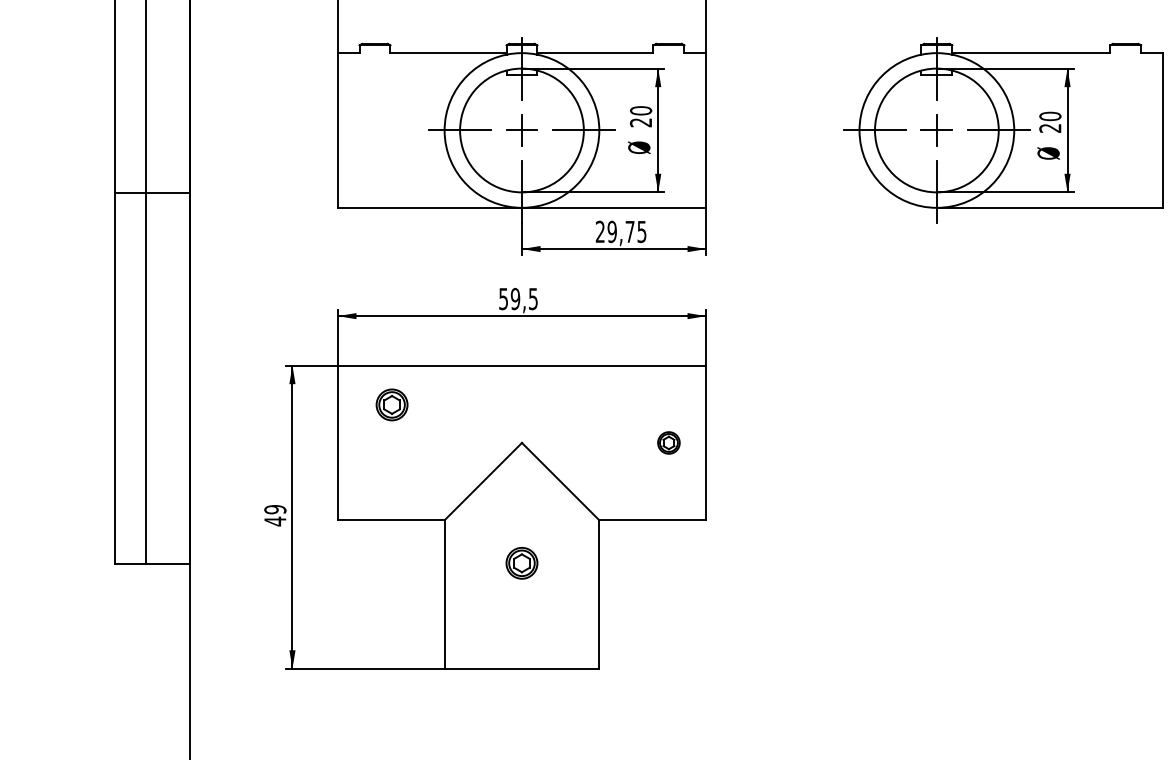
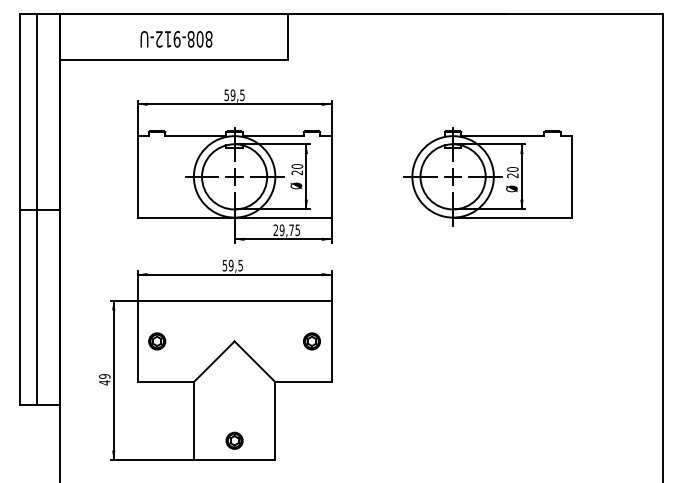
part: (392, 405) -> (157, 341), moved
part: (667, 443) -> (311, 341), size x1.43
part: (521, 562) -> (234, 440), moved

